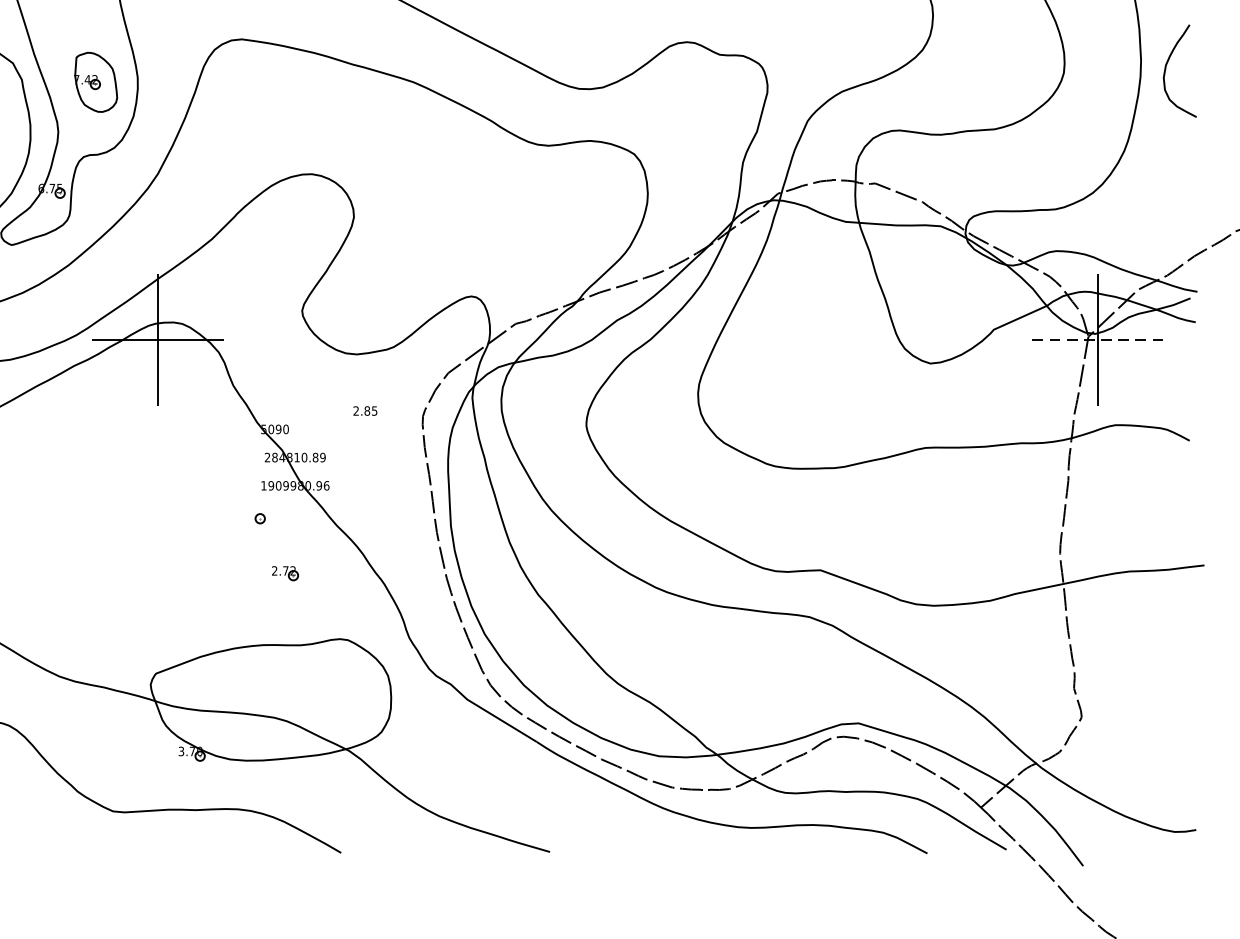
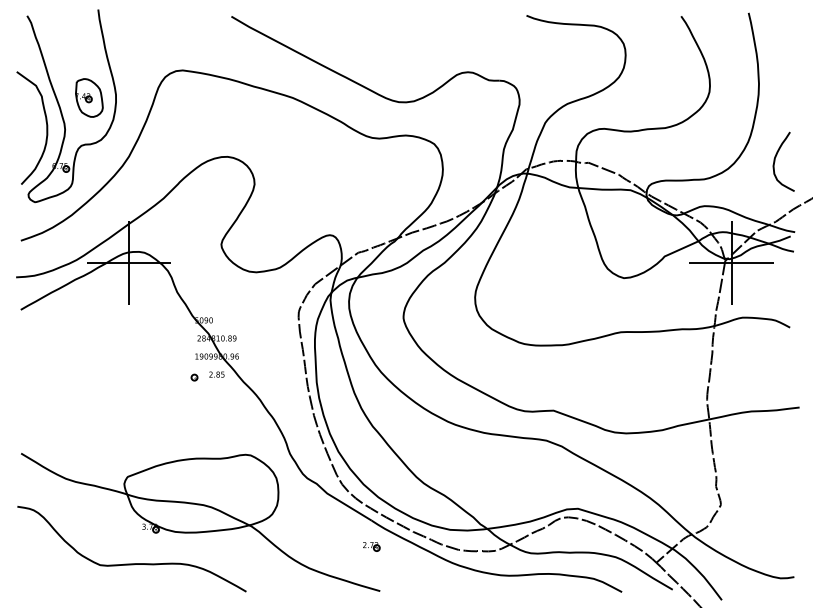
curve: (1166, 70) -> (775, 161), moved
line: (1098, 339) -> (731, 262), dashed -> solid
text: (364, 410) -> (216, 374), moved
part: (285, 573) -> (371, 546), moved

